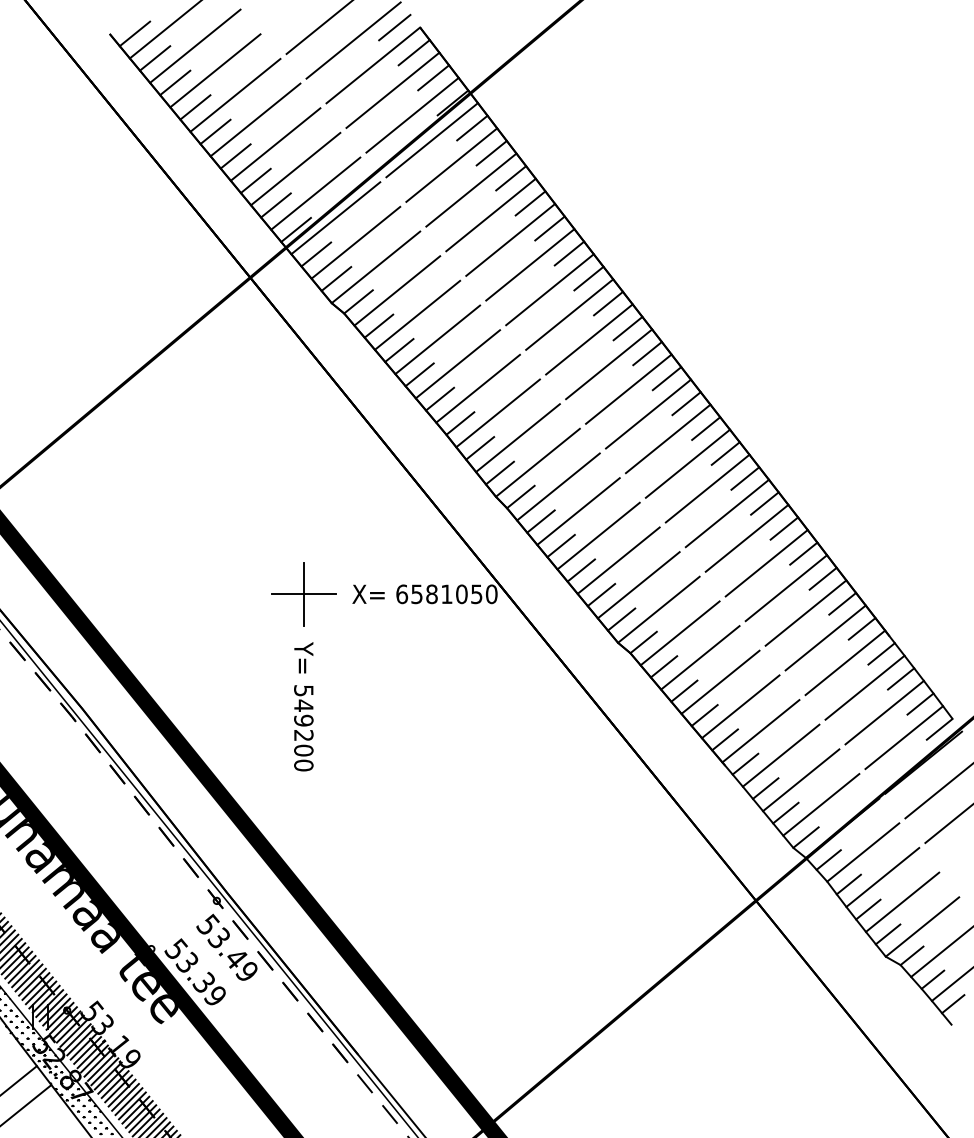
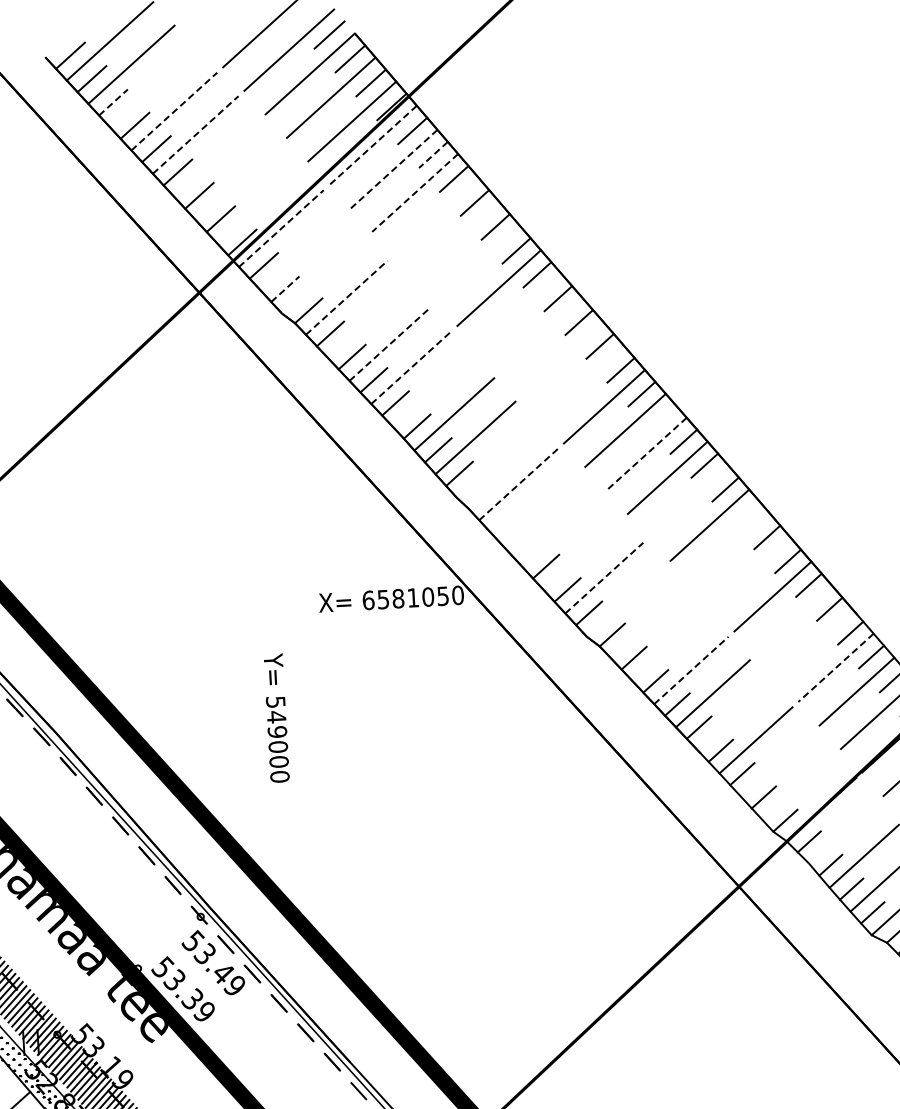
line: (215, 70) -> (152, 87), removed
line: (175, 82) -> (113, 102), solid -> dashed
line: (235, 95) -> (174, 111), solid -> dashed
line: (255, 119) -> (195, 134), solid -> dashed
line: (432, 140) -> (373, 145), solid -> dashed
line: (275, 144) -> (217, 158), removed
line: (491, 153) -> (433, 155), solid -> dashed
line: (451, 165) -> (393, 169), solid -> dashed
line: (295, 168) -> (238, 181), removed
line: (471, 190) -> (415, 193), solid -> dashed
line: (315, 193) -> (259, 205), removed
line: (490, 214) -> (435, 216), removed
line: (336, 217) -> (282, 227), solid -> dashed
line: (510, 239) -> (456, 240), removed
line: (355, 242) -> (302, 251), removed
line: (530, 264) -> (478, 263), removed
line: (375, 267) -> (323, 275), removed
line: (336, 278) -> (285, 288), solid -> dashed
line: (397, 290) -> (346, 297), solid -> dashed
line: (417, 314) -> (368, 320), removed
line: (569, 314) -> (520, 311), removed
line: (438, 339) -> (390, 343), solid -> dashed
line: (589, 339) -> (541, 335), removed
line: (458, 363) -> (411, 366), solid -> dashed
line: (609, 364) -> (562, 359), removed
line: (477, 388) -> (432, 390), removed
line: (628, 388) -> (583, 382), removed
line: (706, 428) -> (663, 417), removed
line: (537, 462) -> (496, 461), removed
line: (687, 464) -> (646, 454), solid -> dashed
line: (558, 486) -> (518, 484), solid -> dashed
line: (520, 496) -> (481, 496), removed
line: (578, 511) -> (540, 507), removed
line: (726, 513) -> (687, 501), removed
line: (540, 521) -> (502, 519), removed
line: (784, 528) -> (746, 513), removed
line: (598, 535) -> (561, 530), removed
line: (560, 545) -> (523, 542), removed
line: (618, 560) -> (582, 554), removed
line: (766, 563) -> (730, 549), removed
line: (638, 585) -> (604, 578), solid -> dashed
line: (786, 588) -> (752, 573), removed
part: (303, 594) -> (270, 606), removed
line: (658, 609) -> (625, 601), removed
line: (679, 633) -> (647, 624), removed
line: (825, 637) -> (793, 619), removed
line: (700, 657) -> (670, 646), removed
line: (845, 662) -> (815, 643), removed
line: (720, 681) -> (691, 669), solid -> dashed
line: (865, 687) -> (836, 667), solid -> dashed
line: (760, 731) -> (734, 717), removed
text: (303, 735) -> (277, 746), 549200 -> 549000
line: (801, 780) -> (777, 764), removed
line: (821, 804) -> (799, 786), removed
line: (863, 852) -> (843, 832), removed

